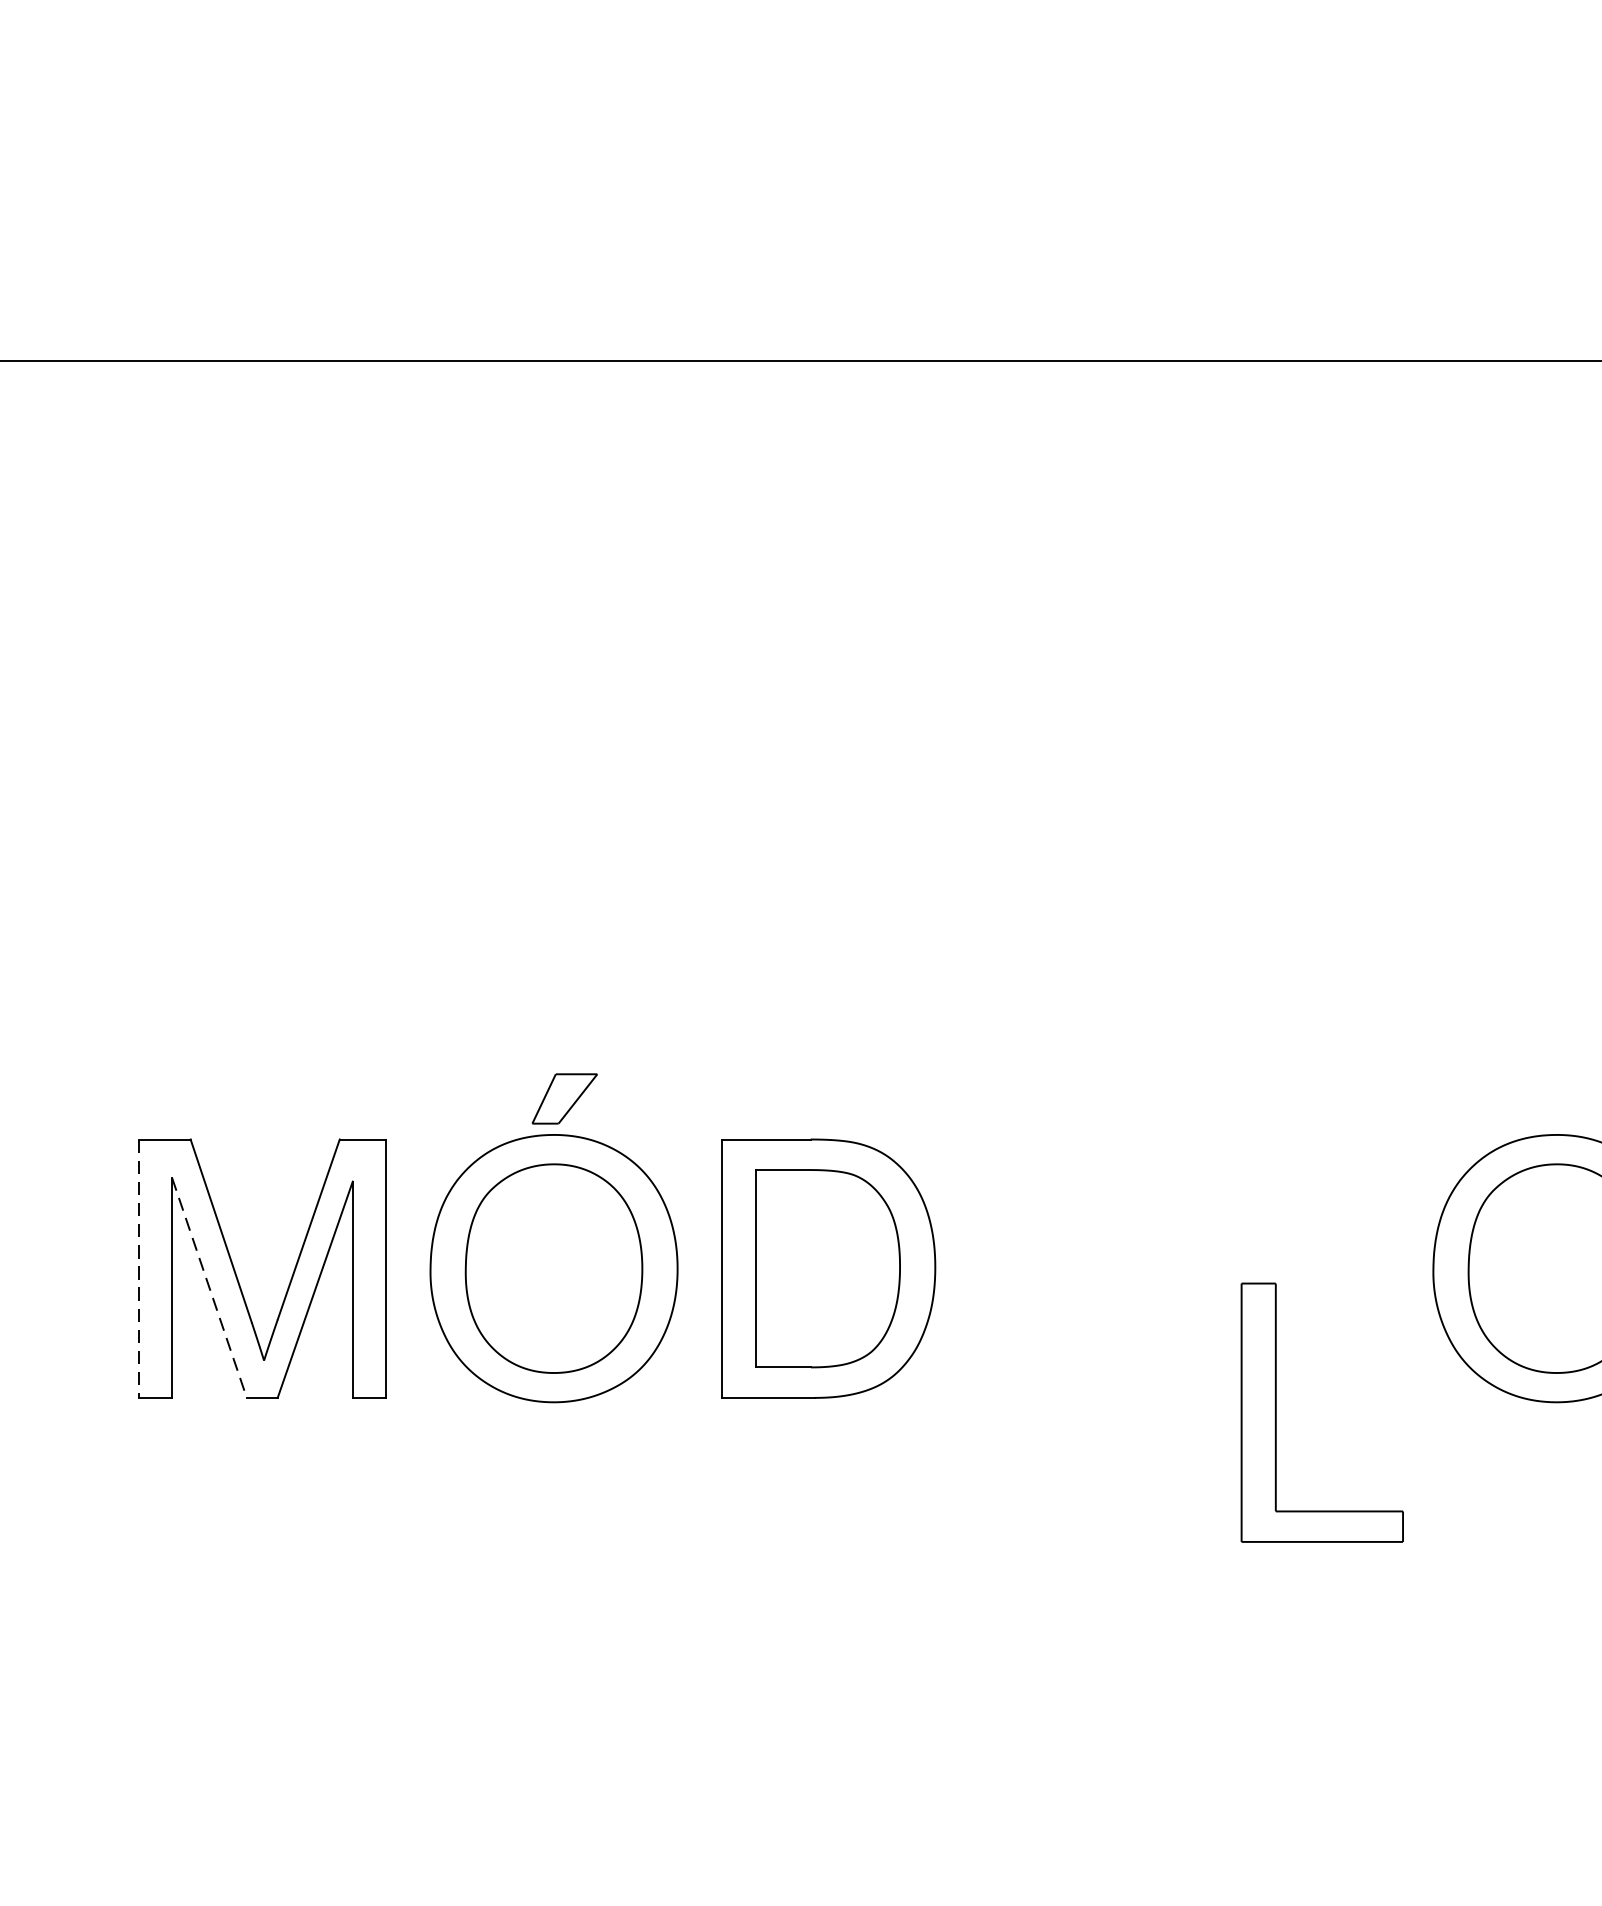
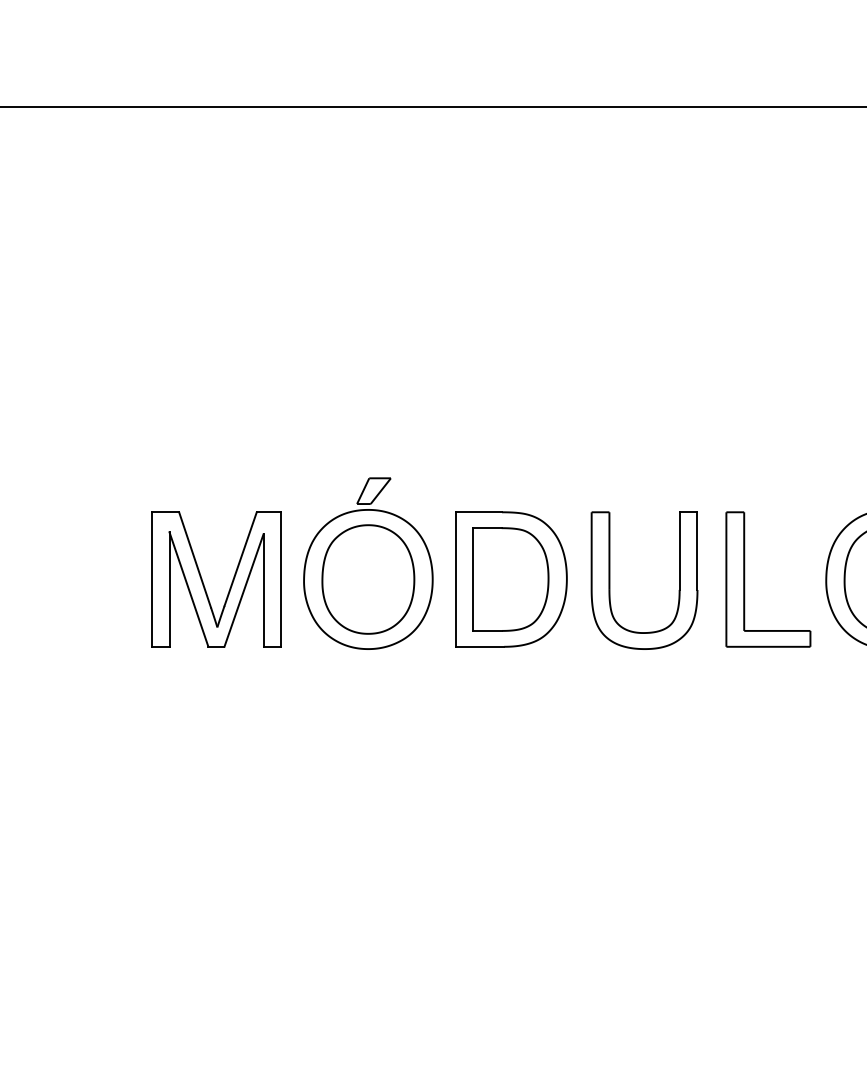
line: (139, 1270) -> (152, 580), dashed -> solid
part: (1019, 1270) -> (610, 580), added
line: (210, 1289) -> (189, 590), dashed -> solid
part: (1278, 1412) -> (745, 579), moved

